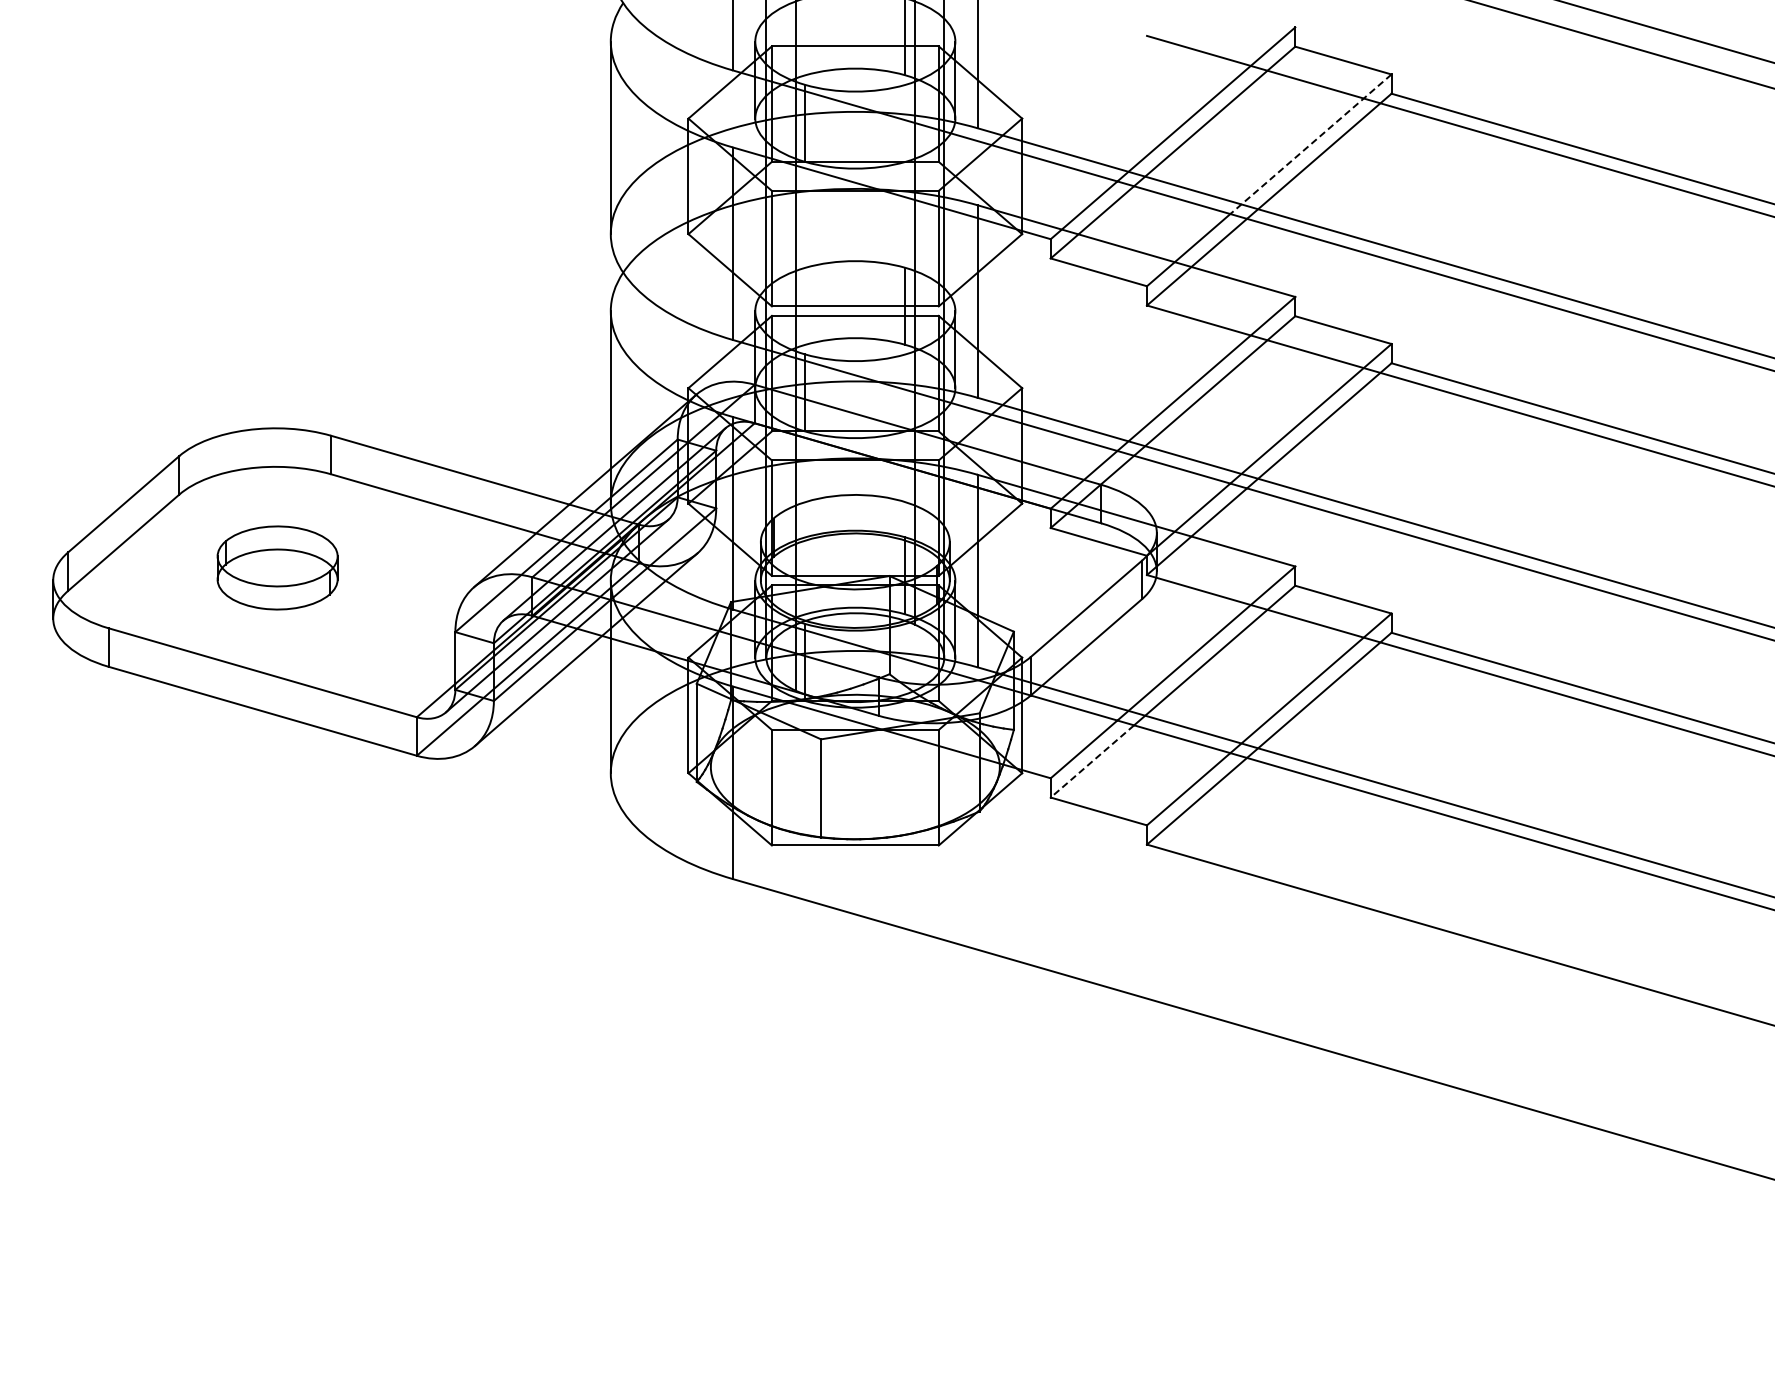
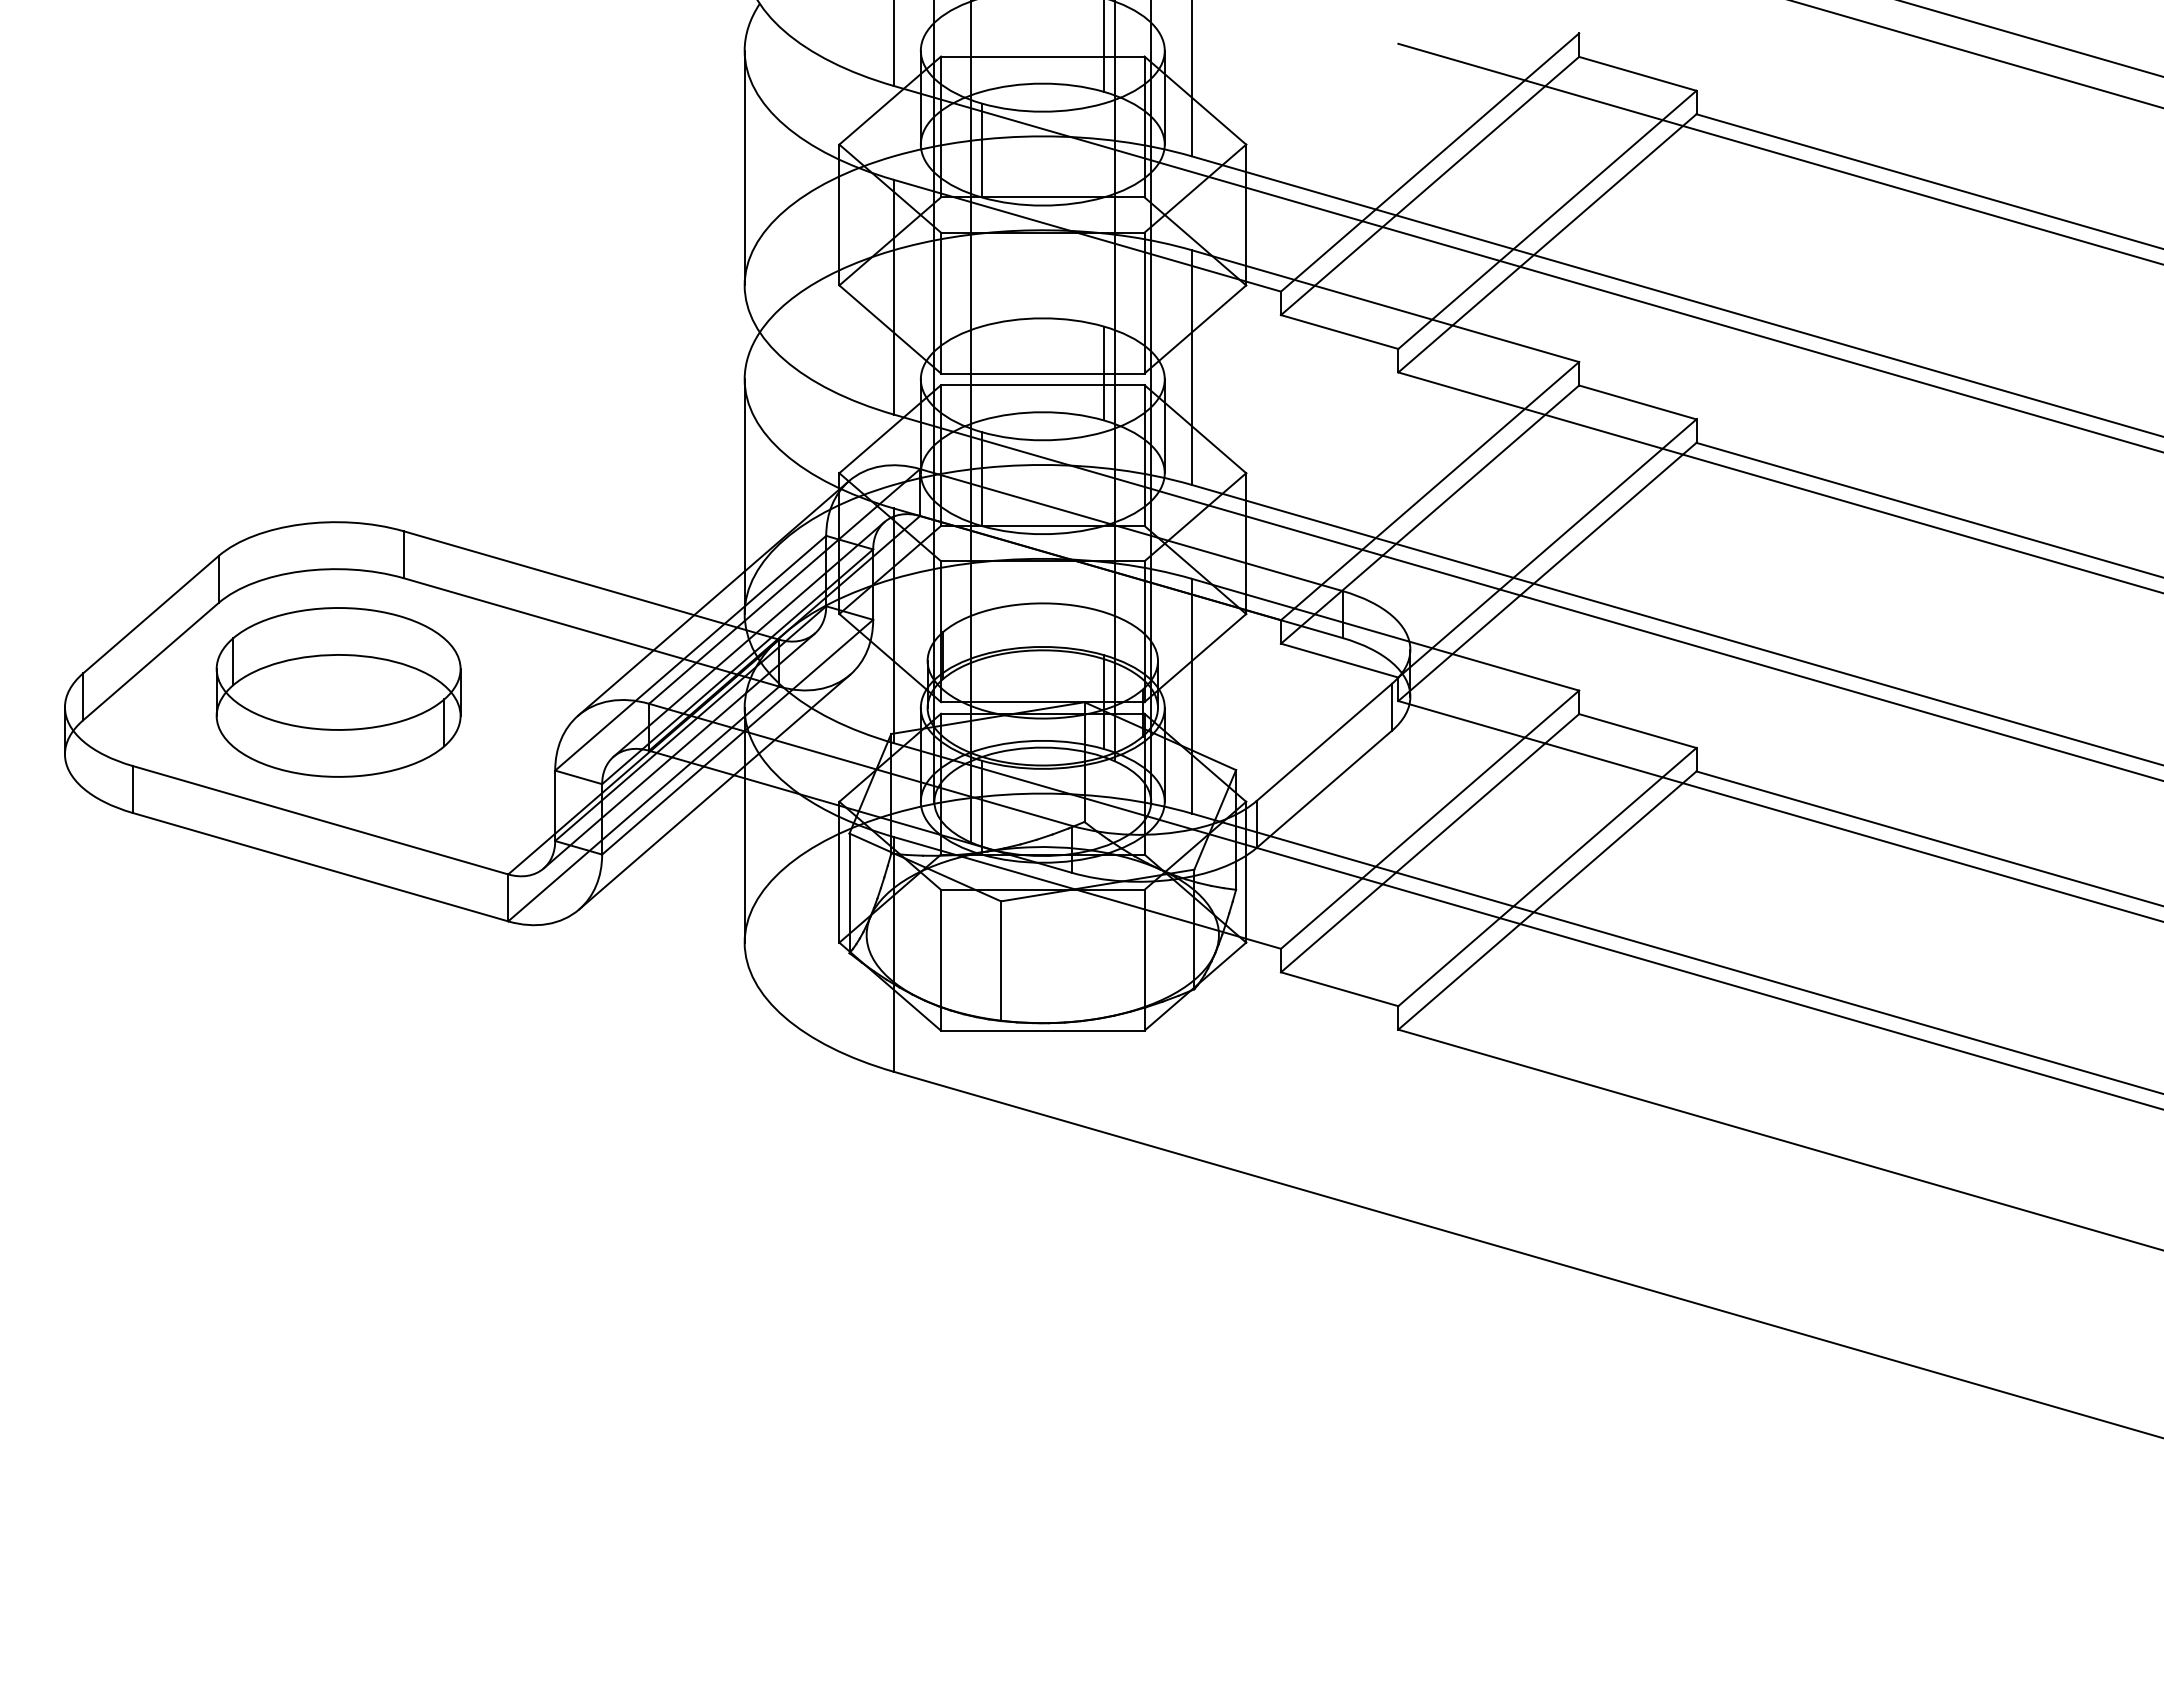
line: (1310, 144) -> (1597, 176), dashed -> solid
part: (277, 567) -> (338, 691), size x1.67
line: (1092, 761) -> (1331, 928), dashed -> solid

